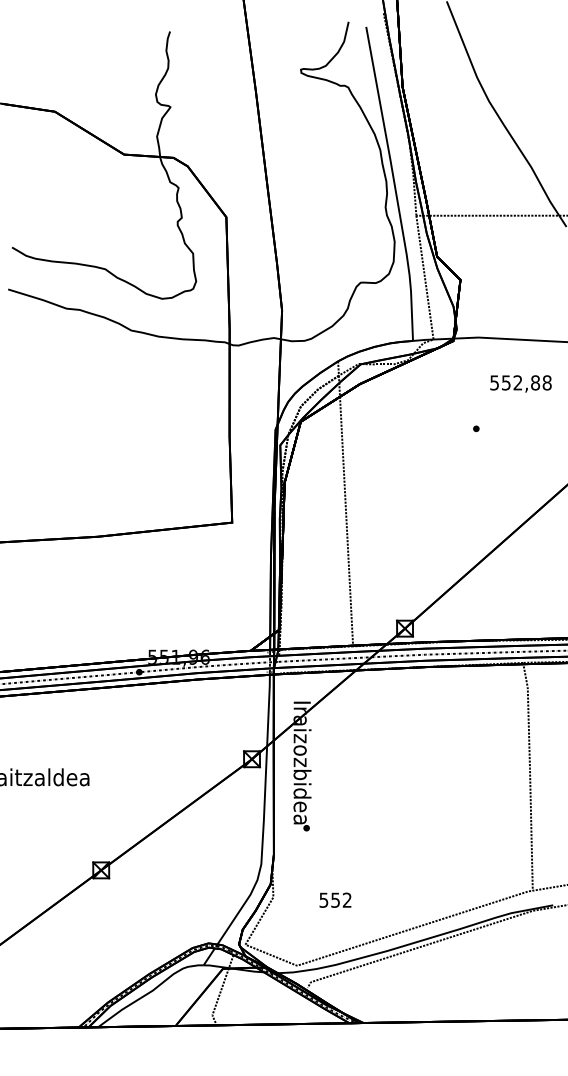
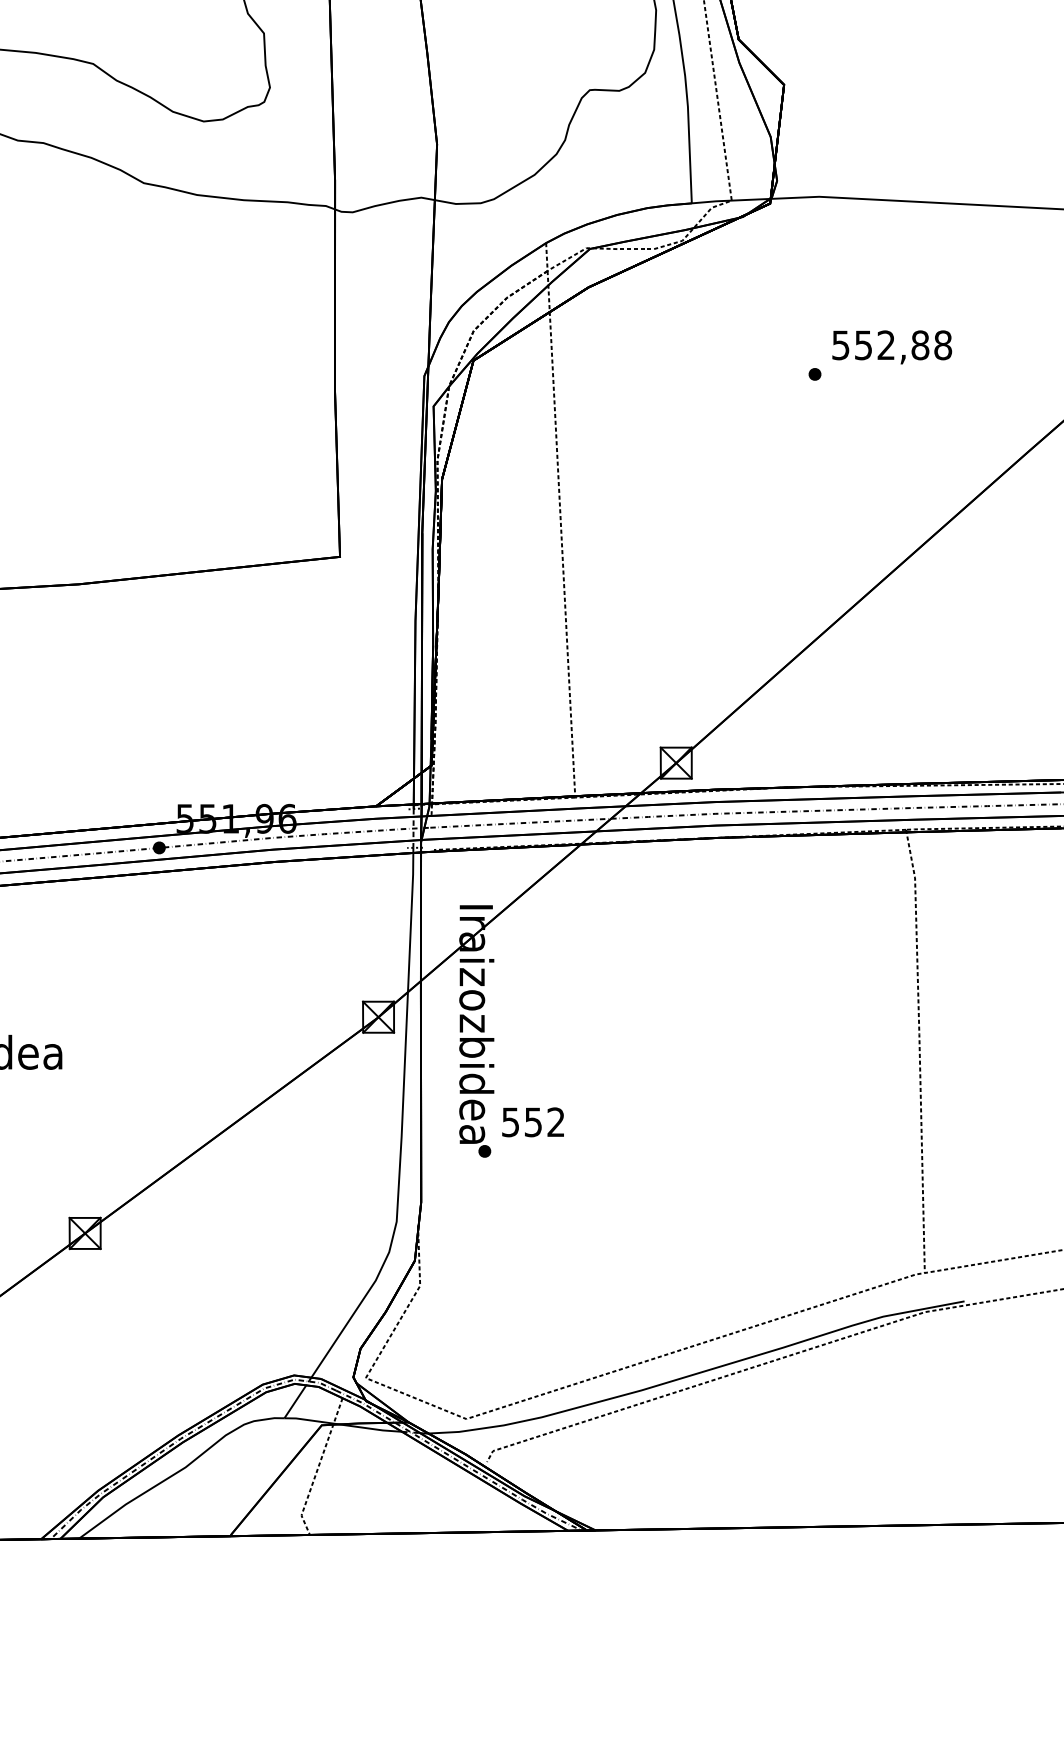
text: (520, 383) -> (891, 346), moved
text: (335, 899) -> (533, 1120), moved

